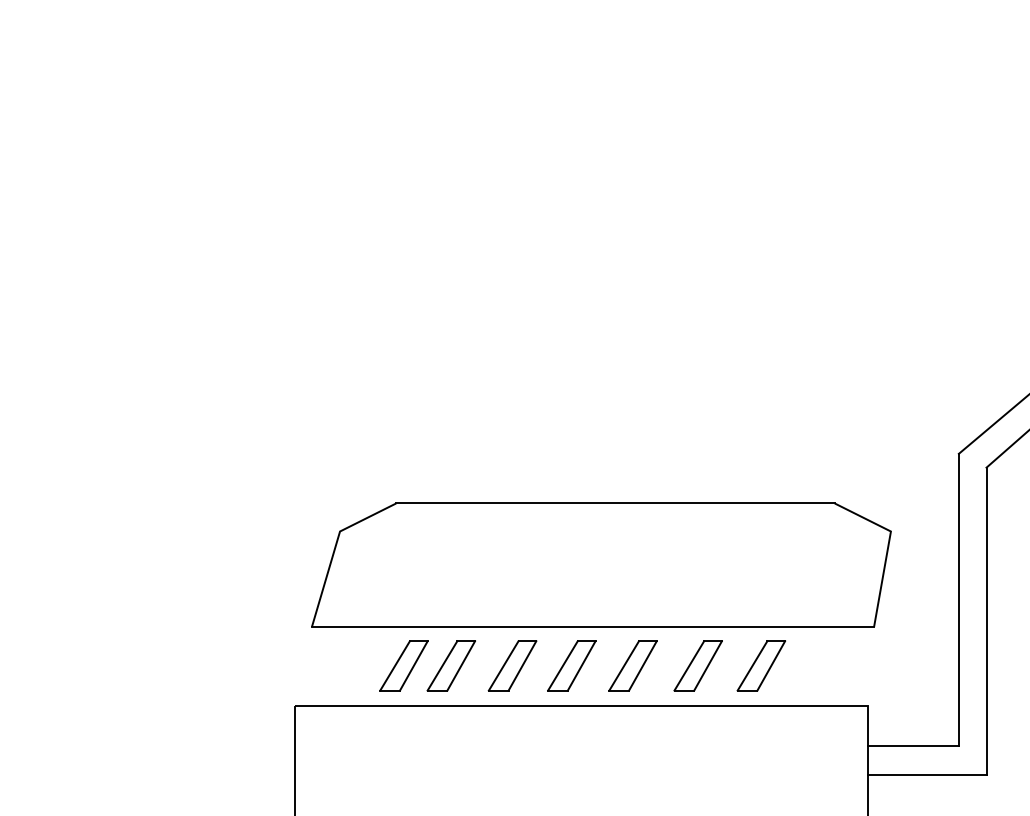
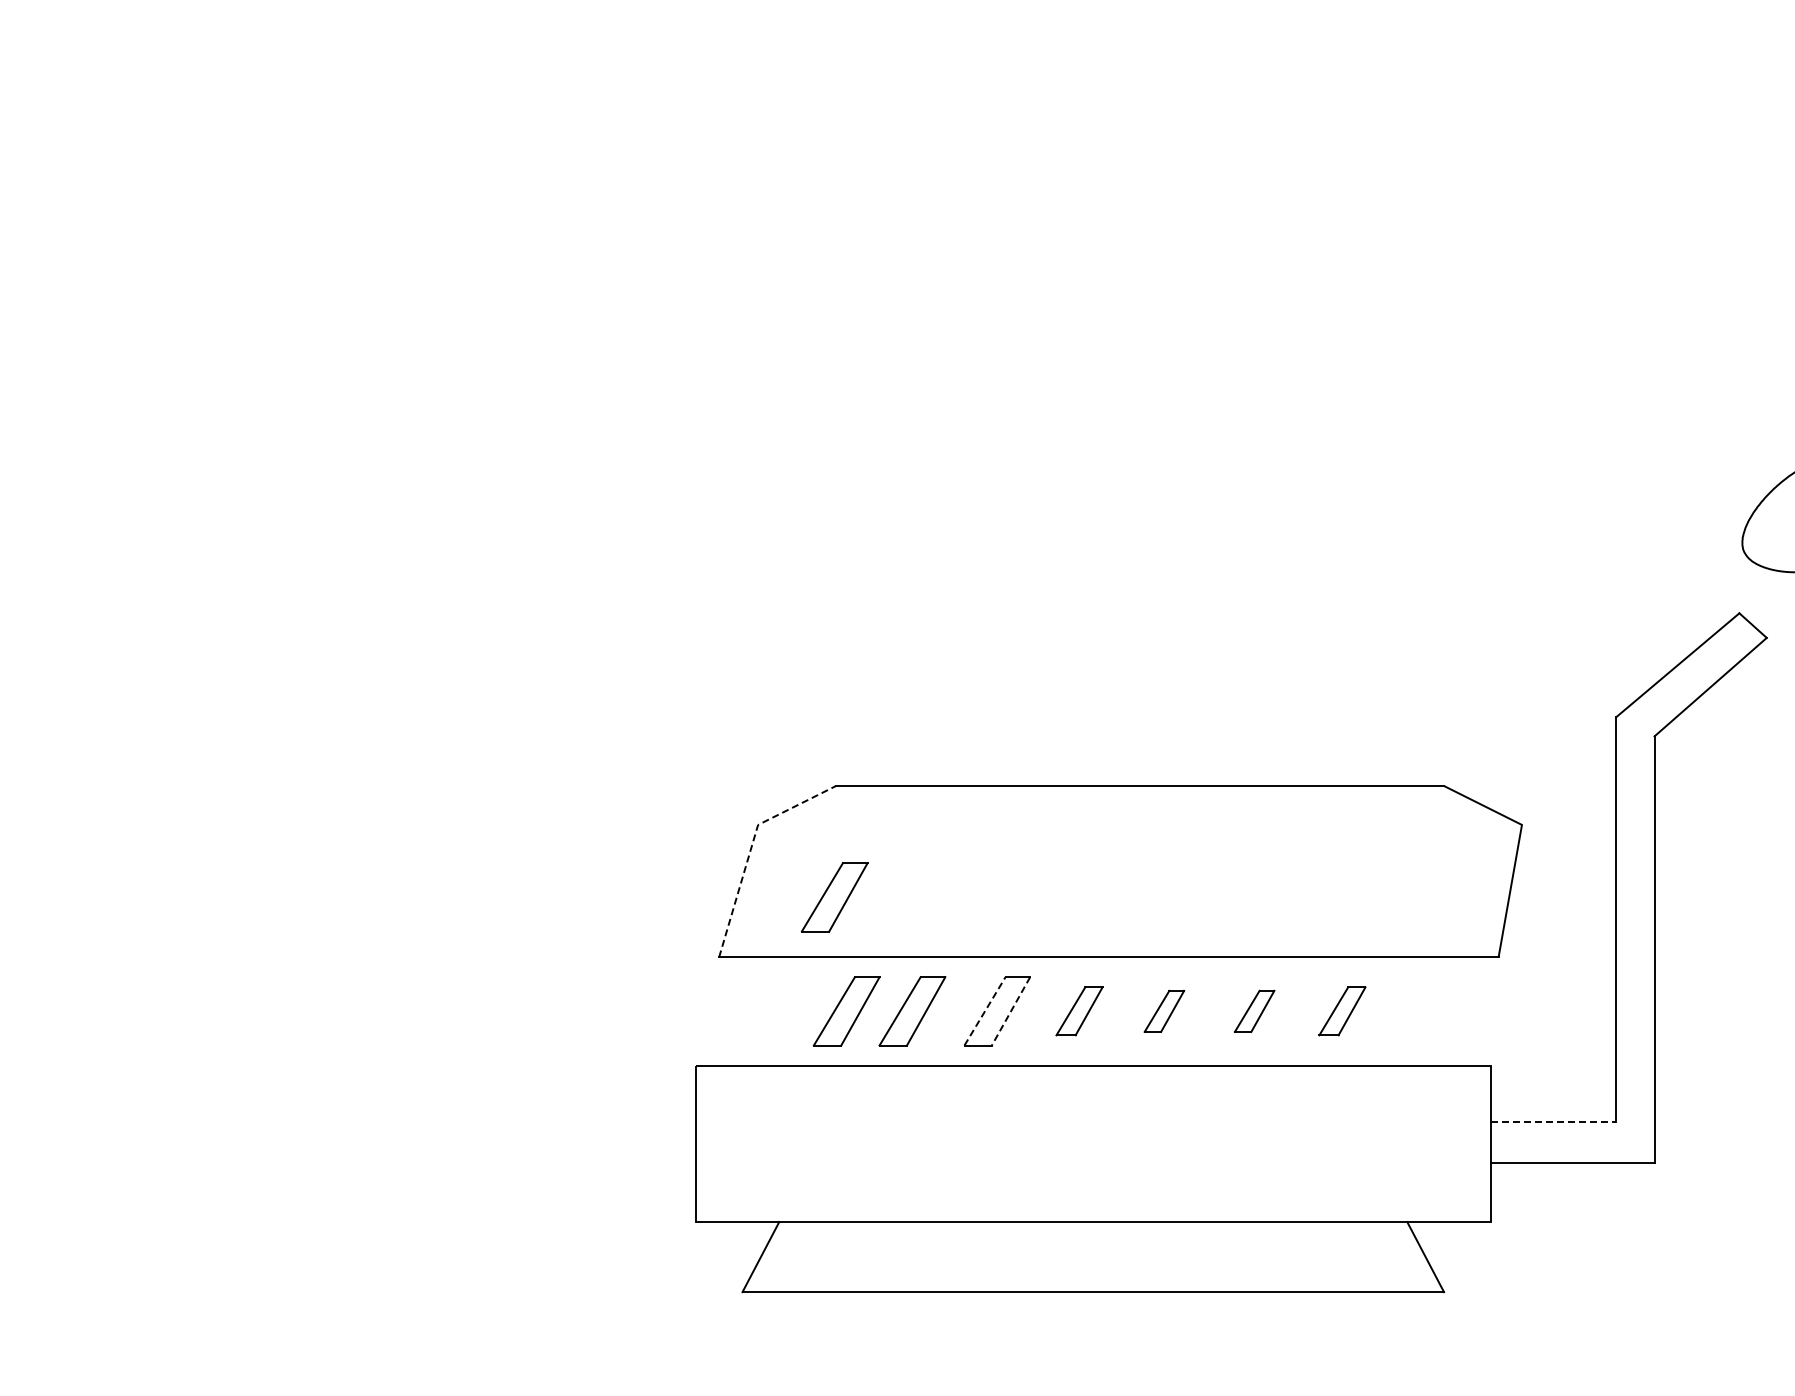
line: (335, 547) -> (751, 847), solid -> dashed
part: (395, 583) -> (834, 897), added
line: (504, 666) -> (985, 1011), solid -> dashed
line: (522, 666) -> (1010, 1011), solid -> dashed
part: (571, 666) -> (1079, 1011), size x0.7
part: (633, 666) -> (1164, 1011), size x0.6
part: (698, 666) -> (1254, 1011), size x0.6
part: (761, 666) -> (1342, 1011), size x0.7
line: (913, 746) -> (1553, 1122), solid -> dashed

